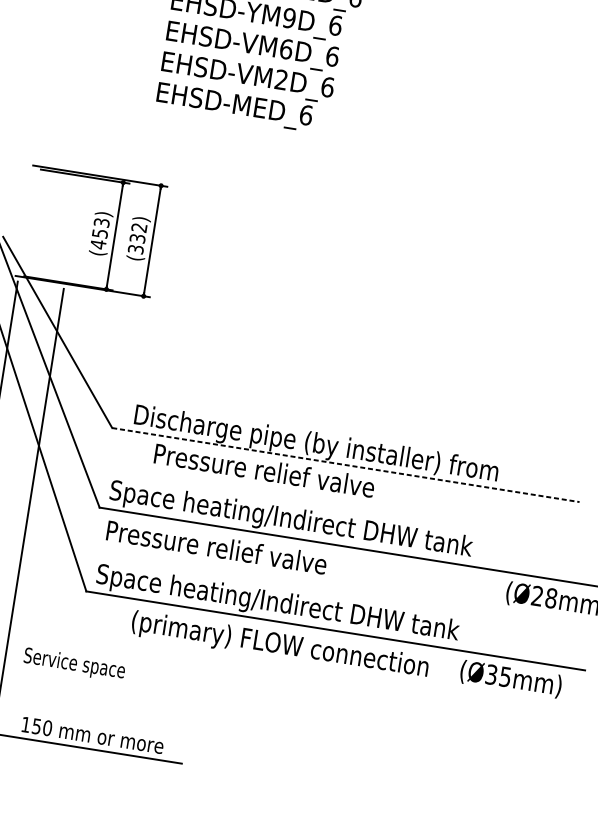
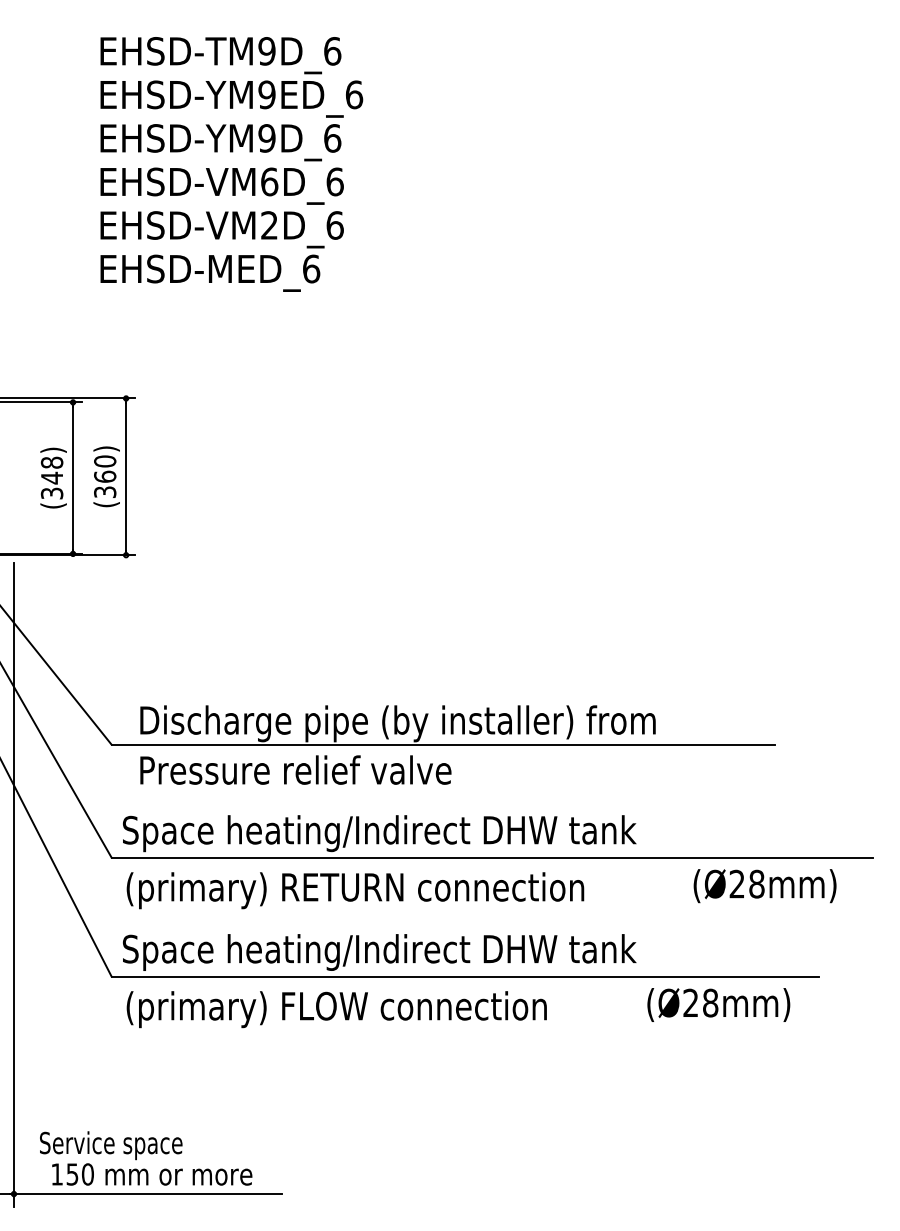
text: (138, 232) -> (105, 468), (332) -> (360)
text: (99, 233) -> (51, 477), (453) -> (348)
line: (346, 464) -> (443, 744), dashed -> solid
text: (264, 470) -> (295, 769), moved
text: (267, 558) -> (355, 890), Pressure relief valve -> (primary) RETURN connection
text: (279, 645) -> (336, 1009), moved
text: (74, 664) -> (111, 1145), moved
text: (498, 675) -> (700, 1002), (Ø35mm) -> (Ø28mm)

